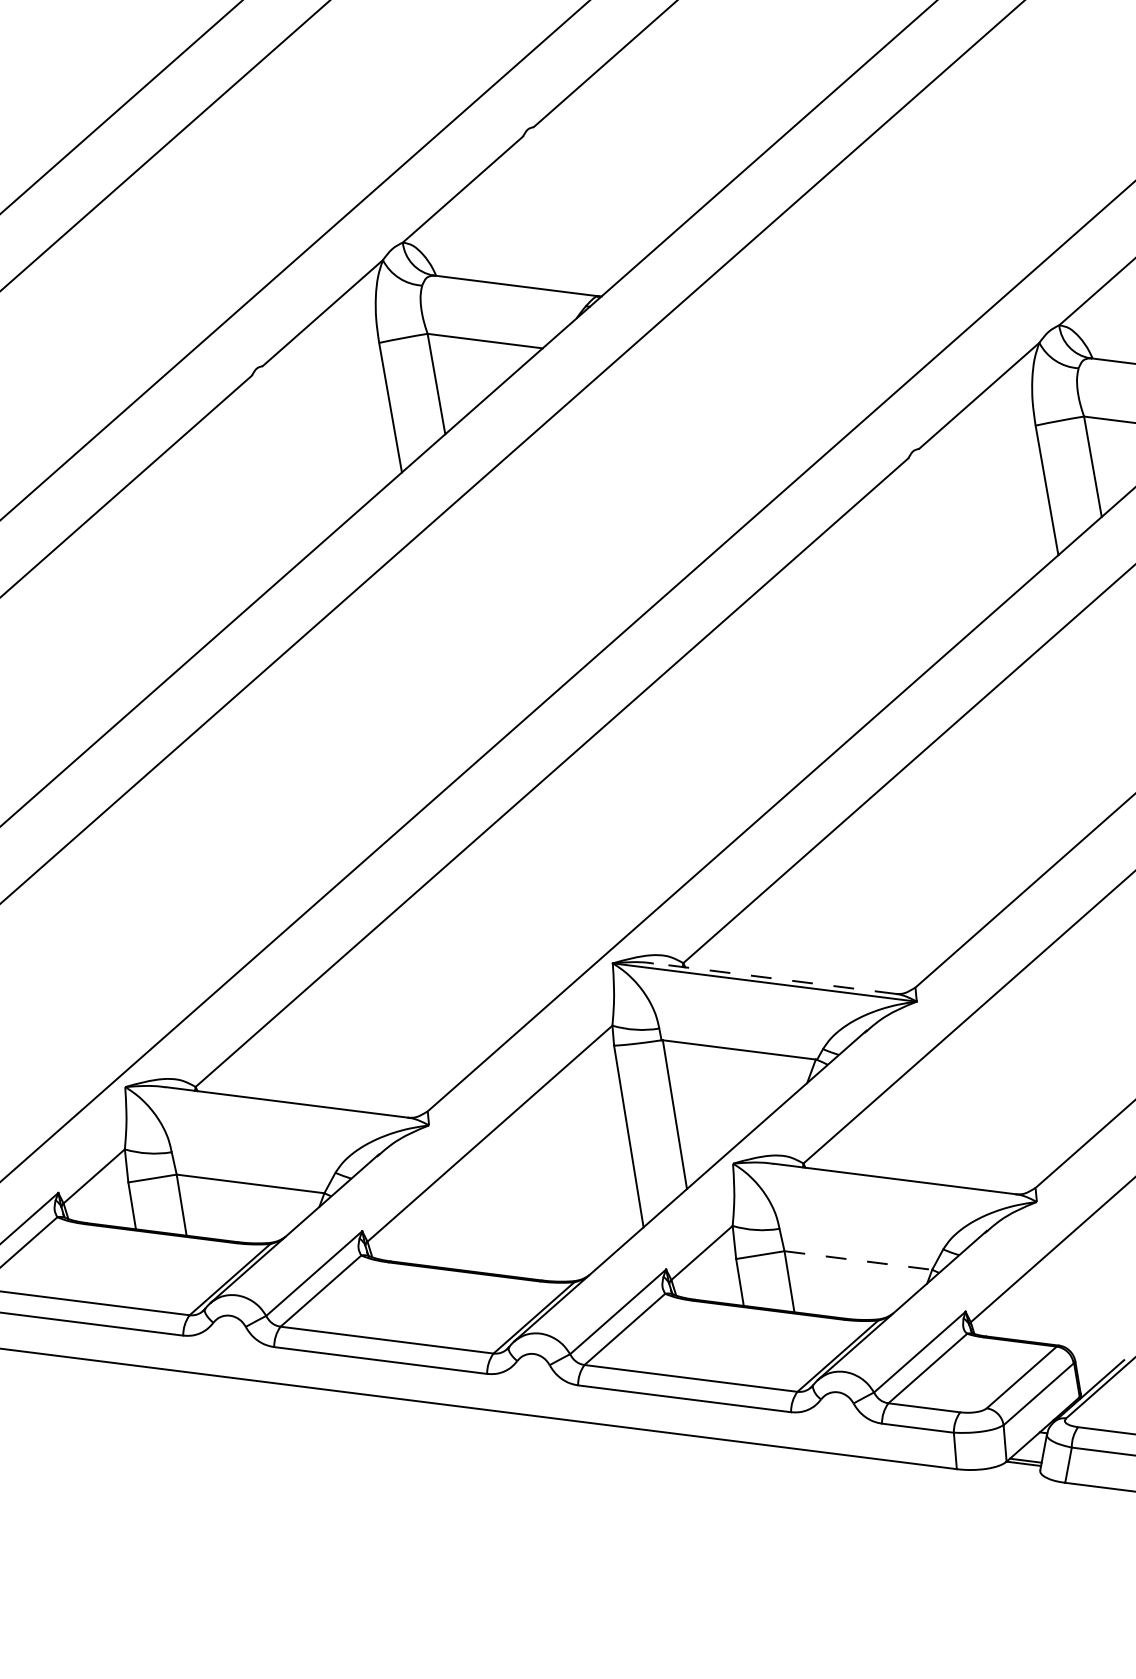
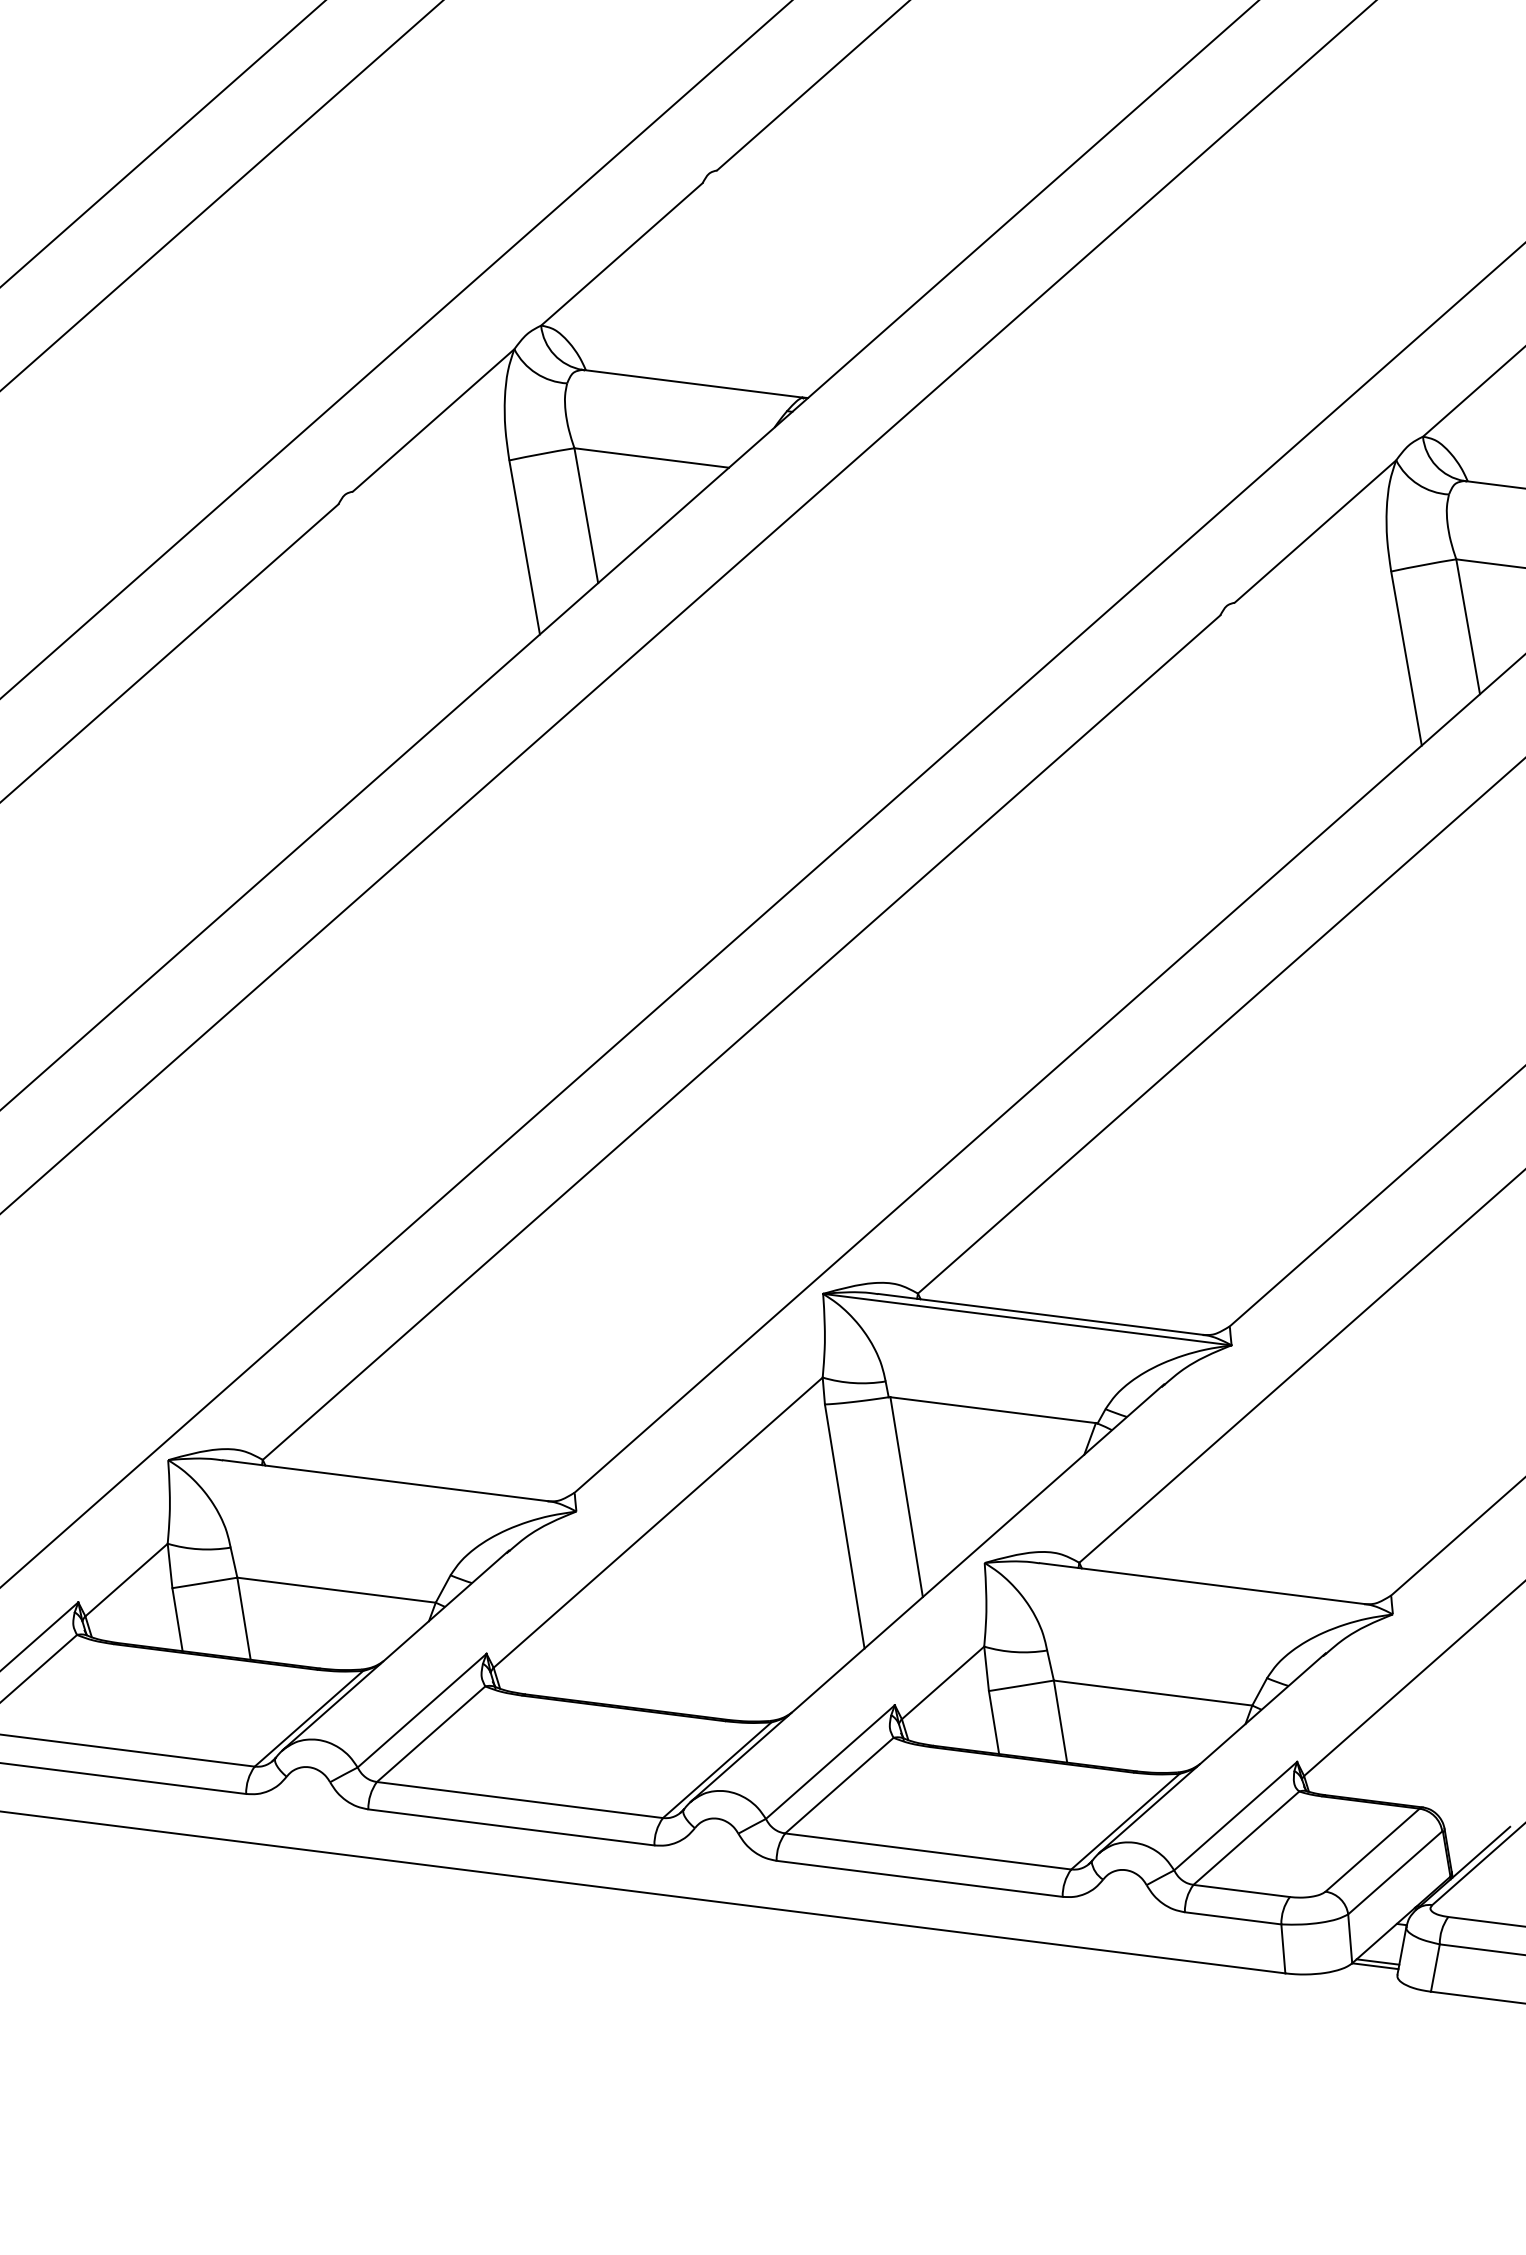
line: (774, 978) -> (1040, 1314), dashed -> solid
line: (858, 1260) -> (1153, 1693), dashed -> solid

